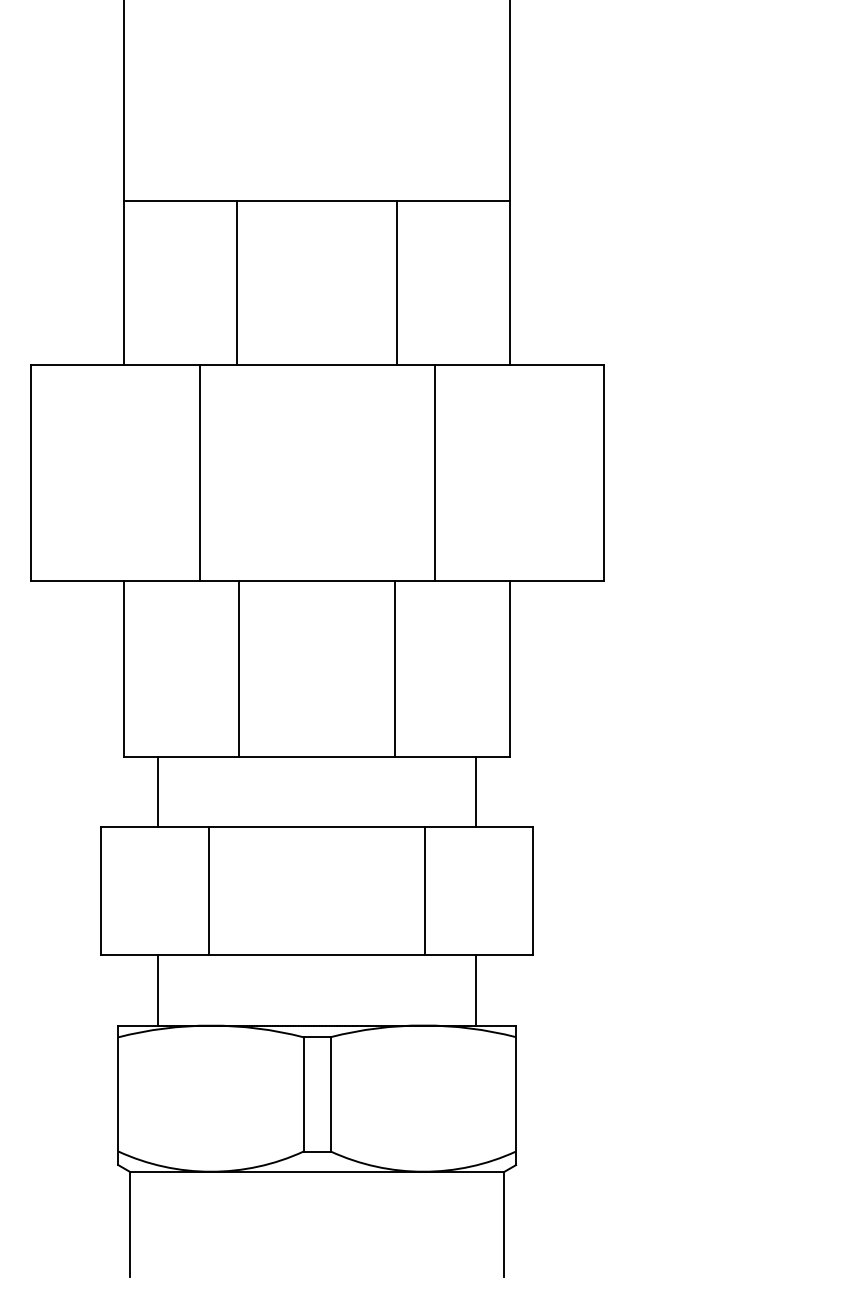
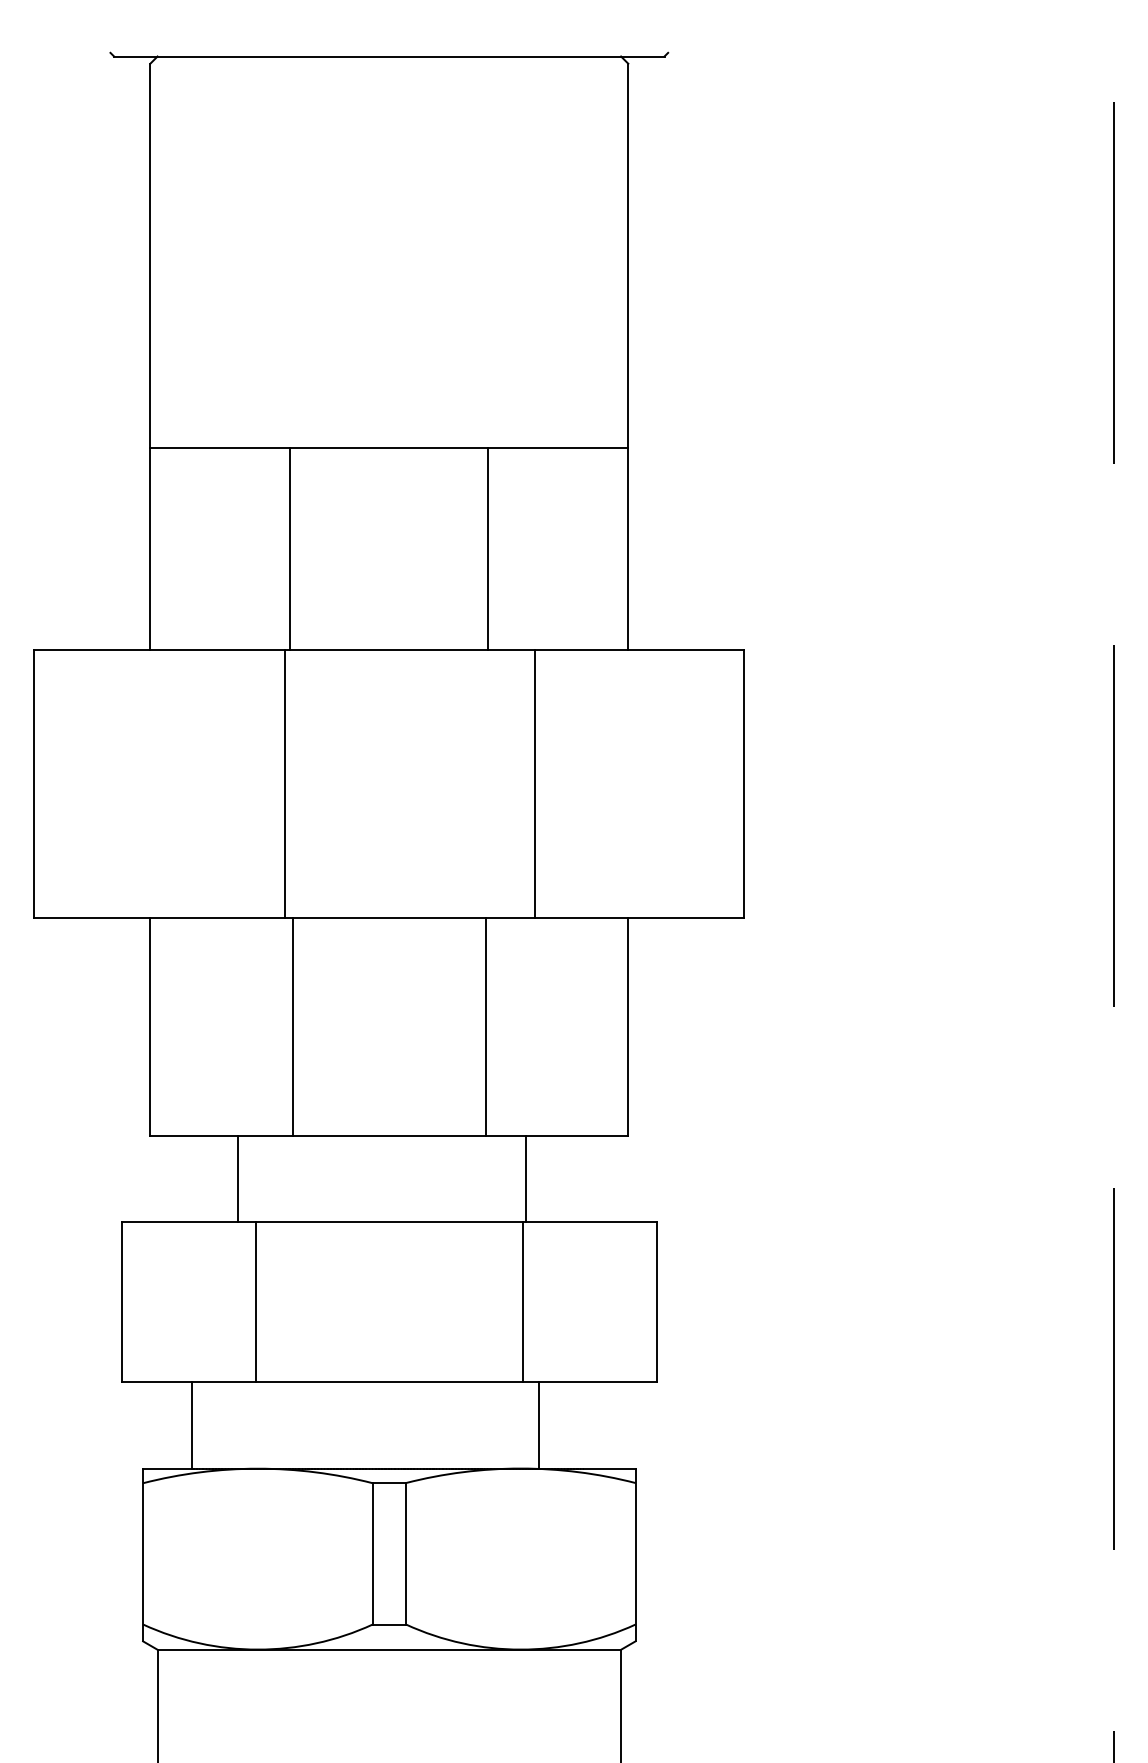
line: (199, 472) -> (284, 784), moved
line: (158, 791) -> (238, 1178), moved
line: (476, 791) -> (526, 1178), moved
line: (476, 989) -> (539, 1424), moved

